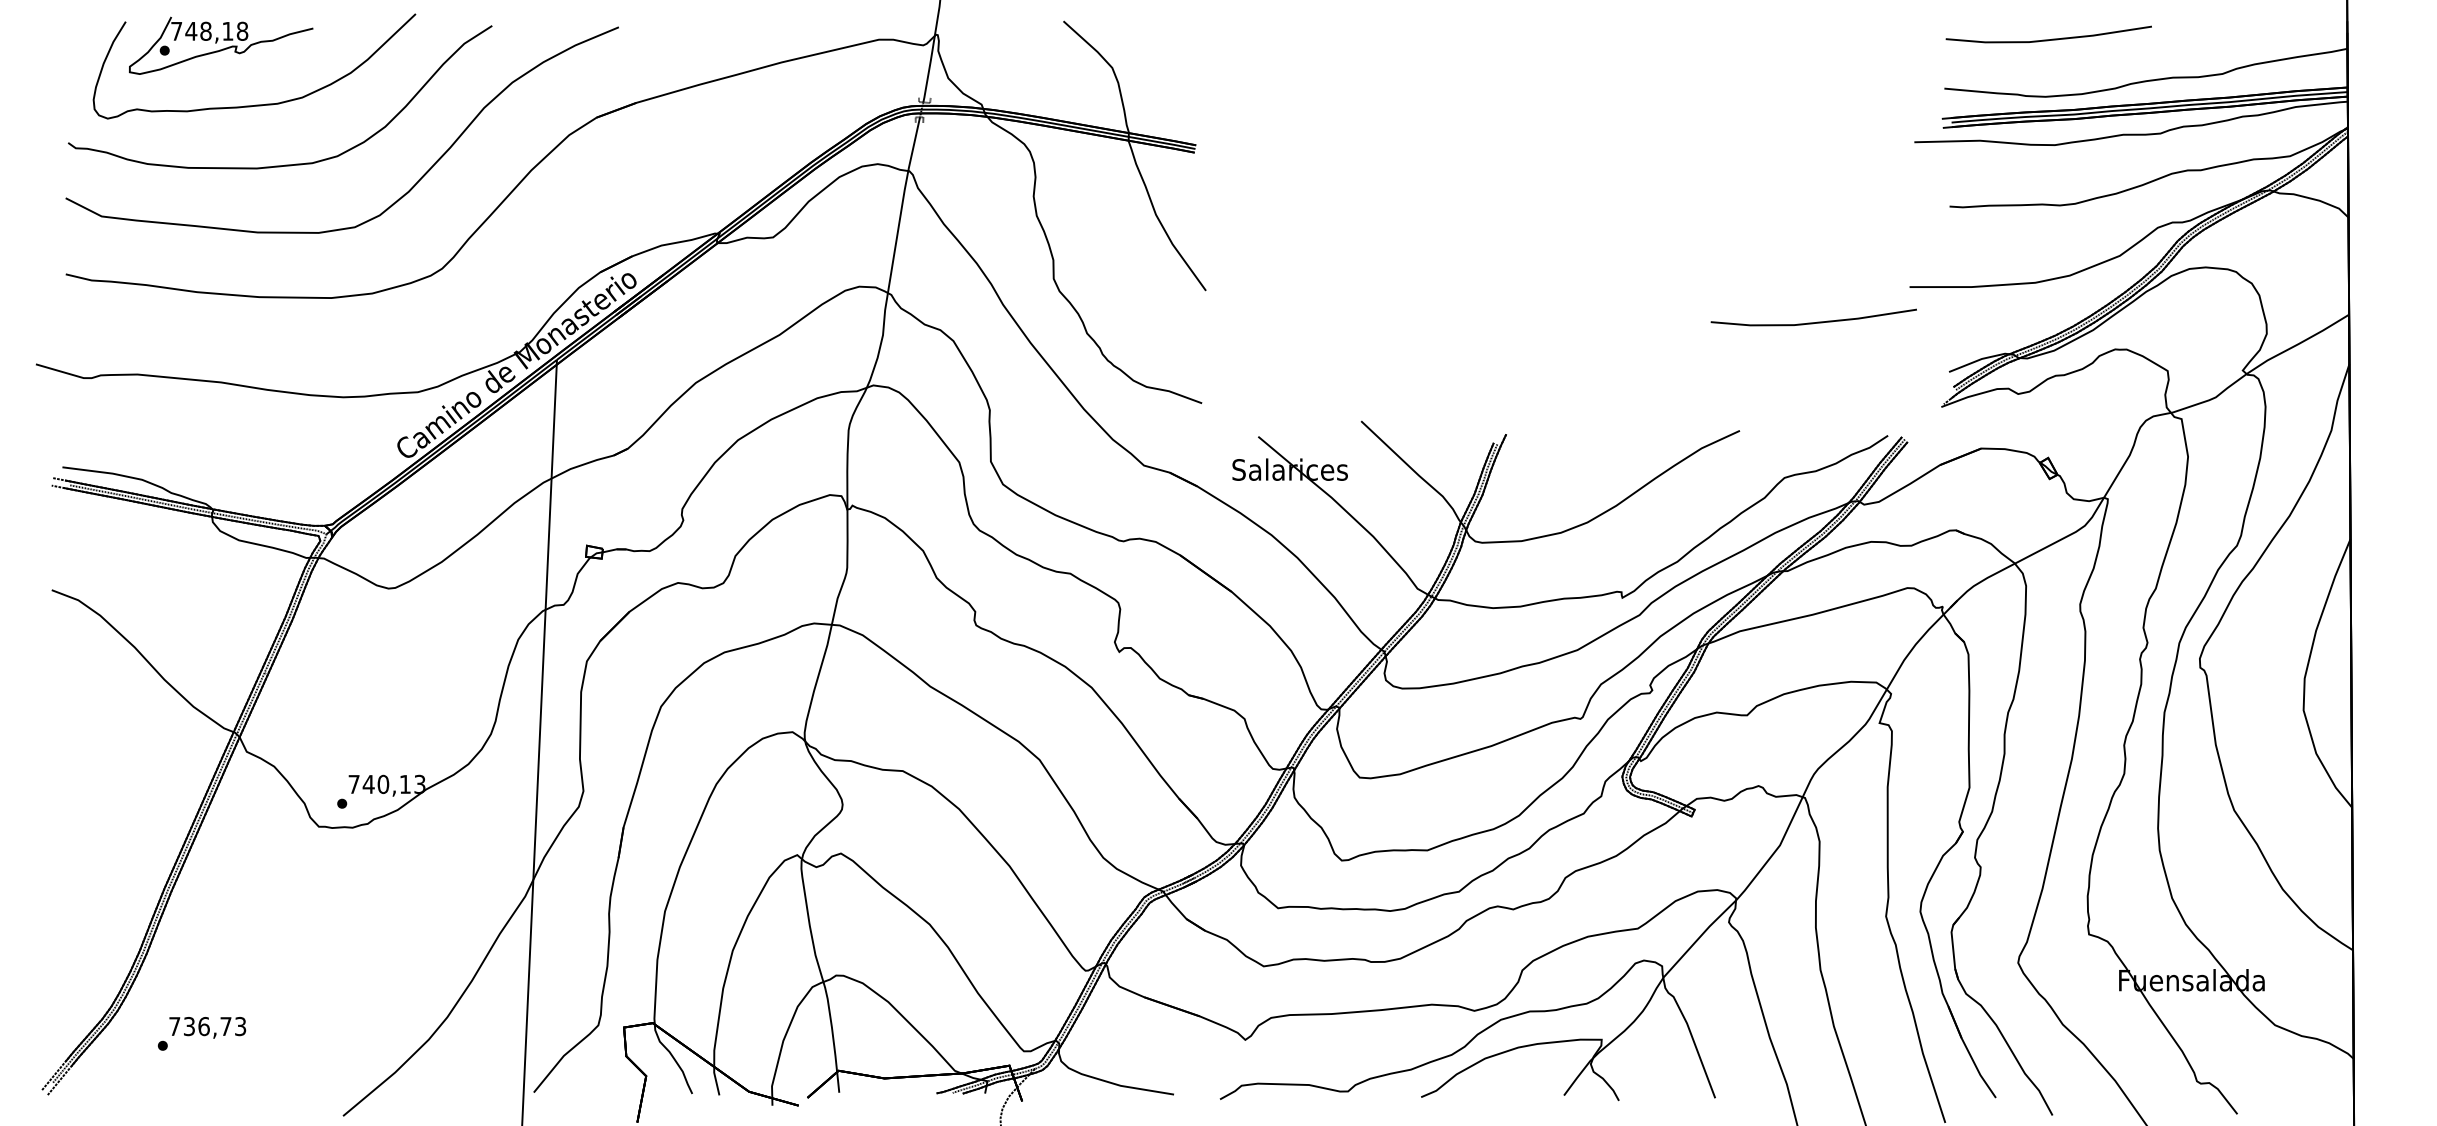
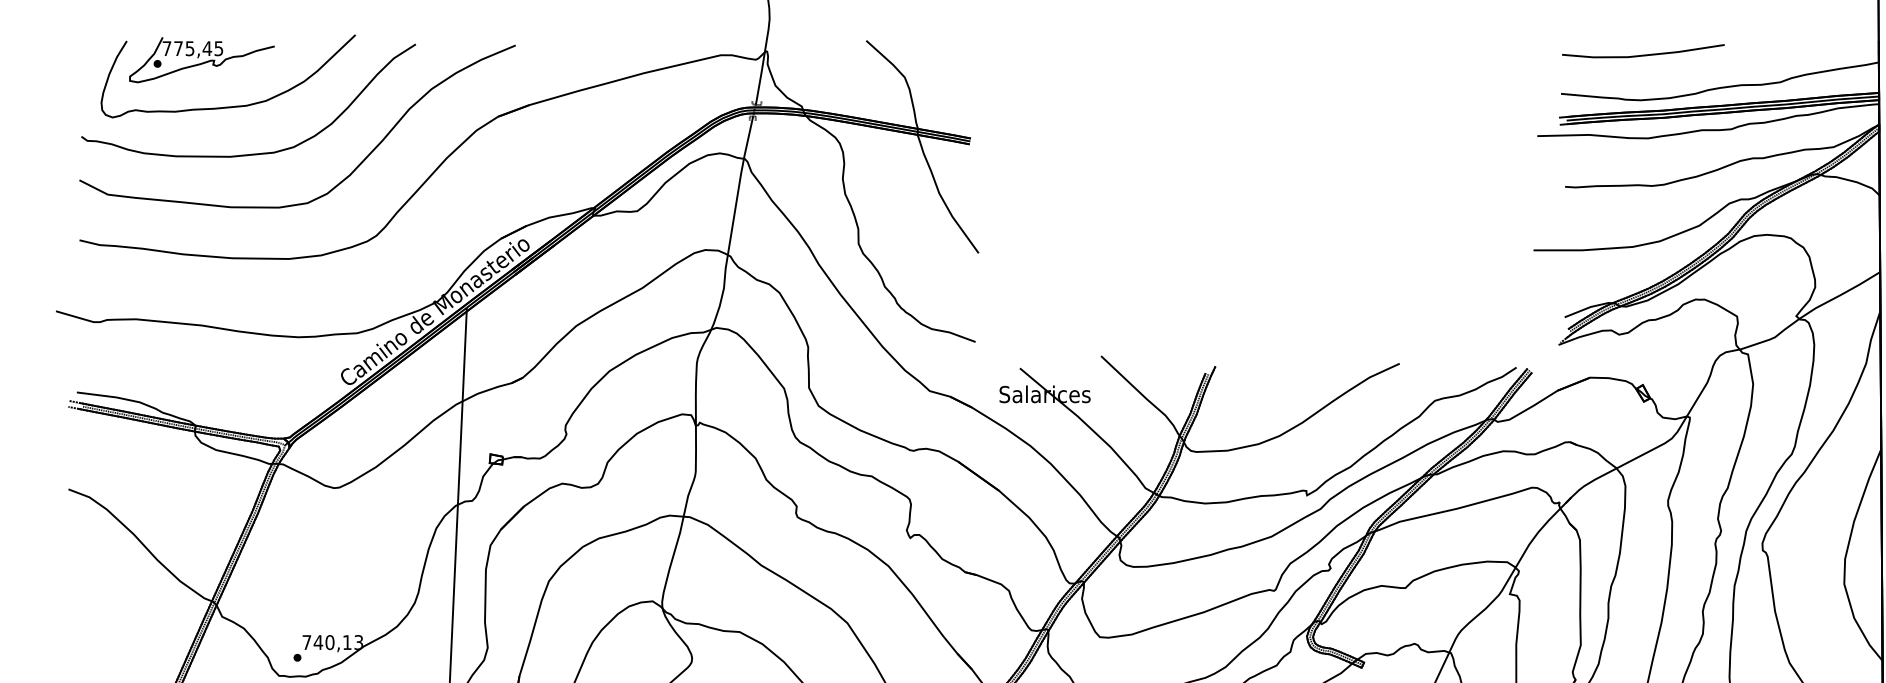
text: (216, 30) -> (198, 47), 748,18 -> 775,45
line: (1813, 322) -> (1457, 278), removed

